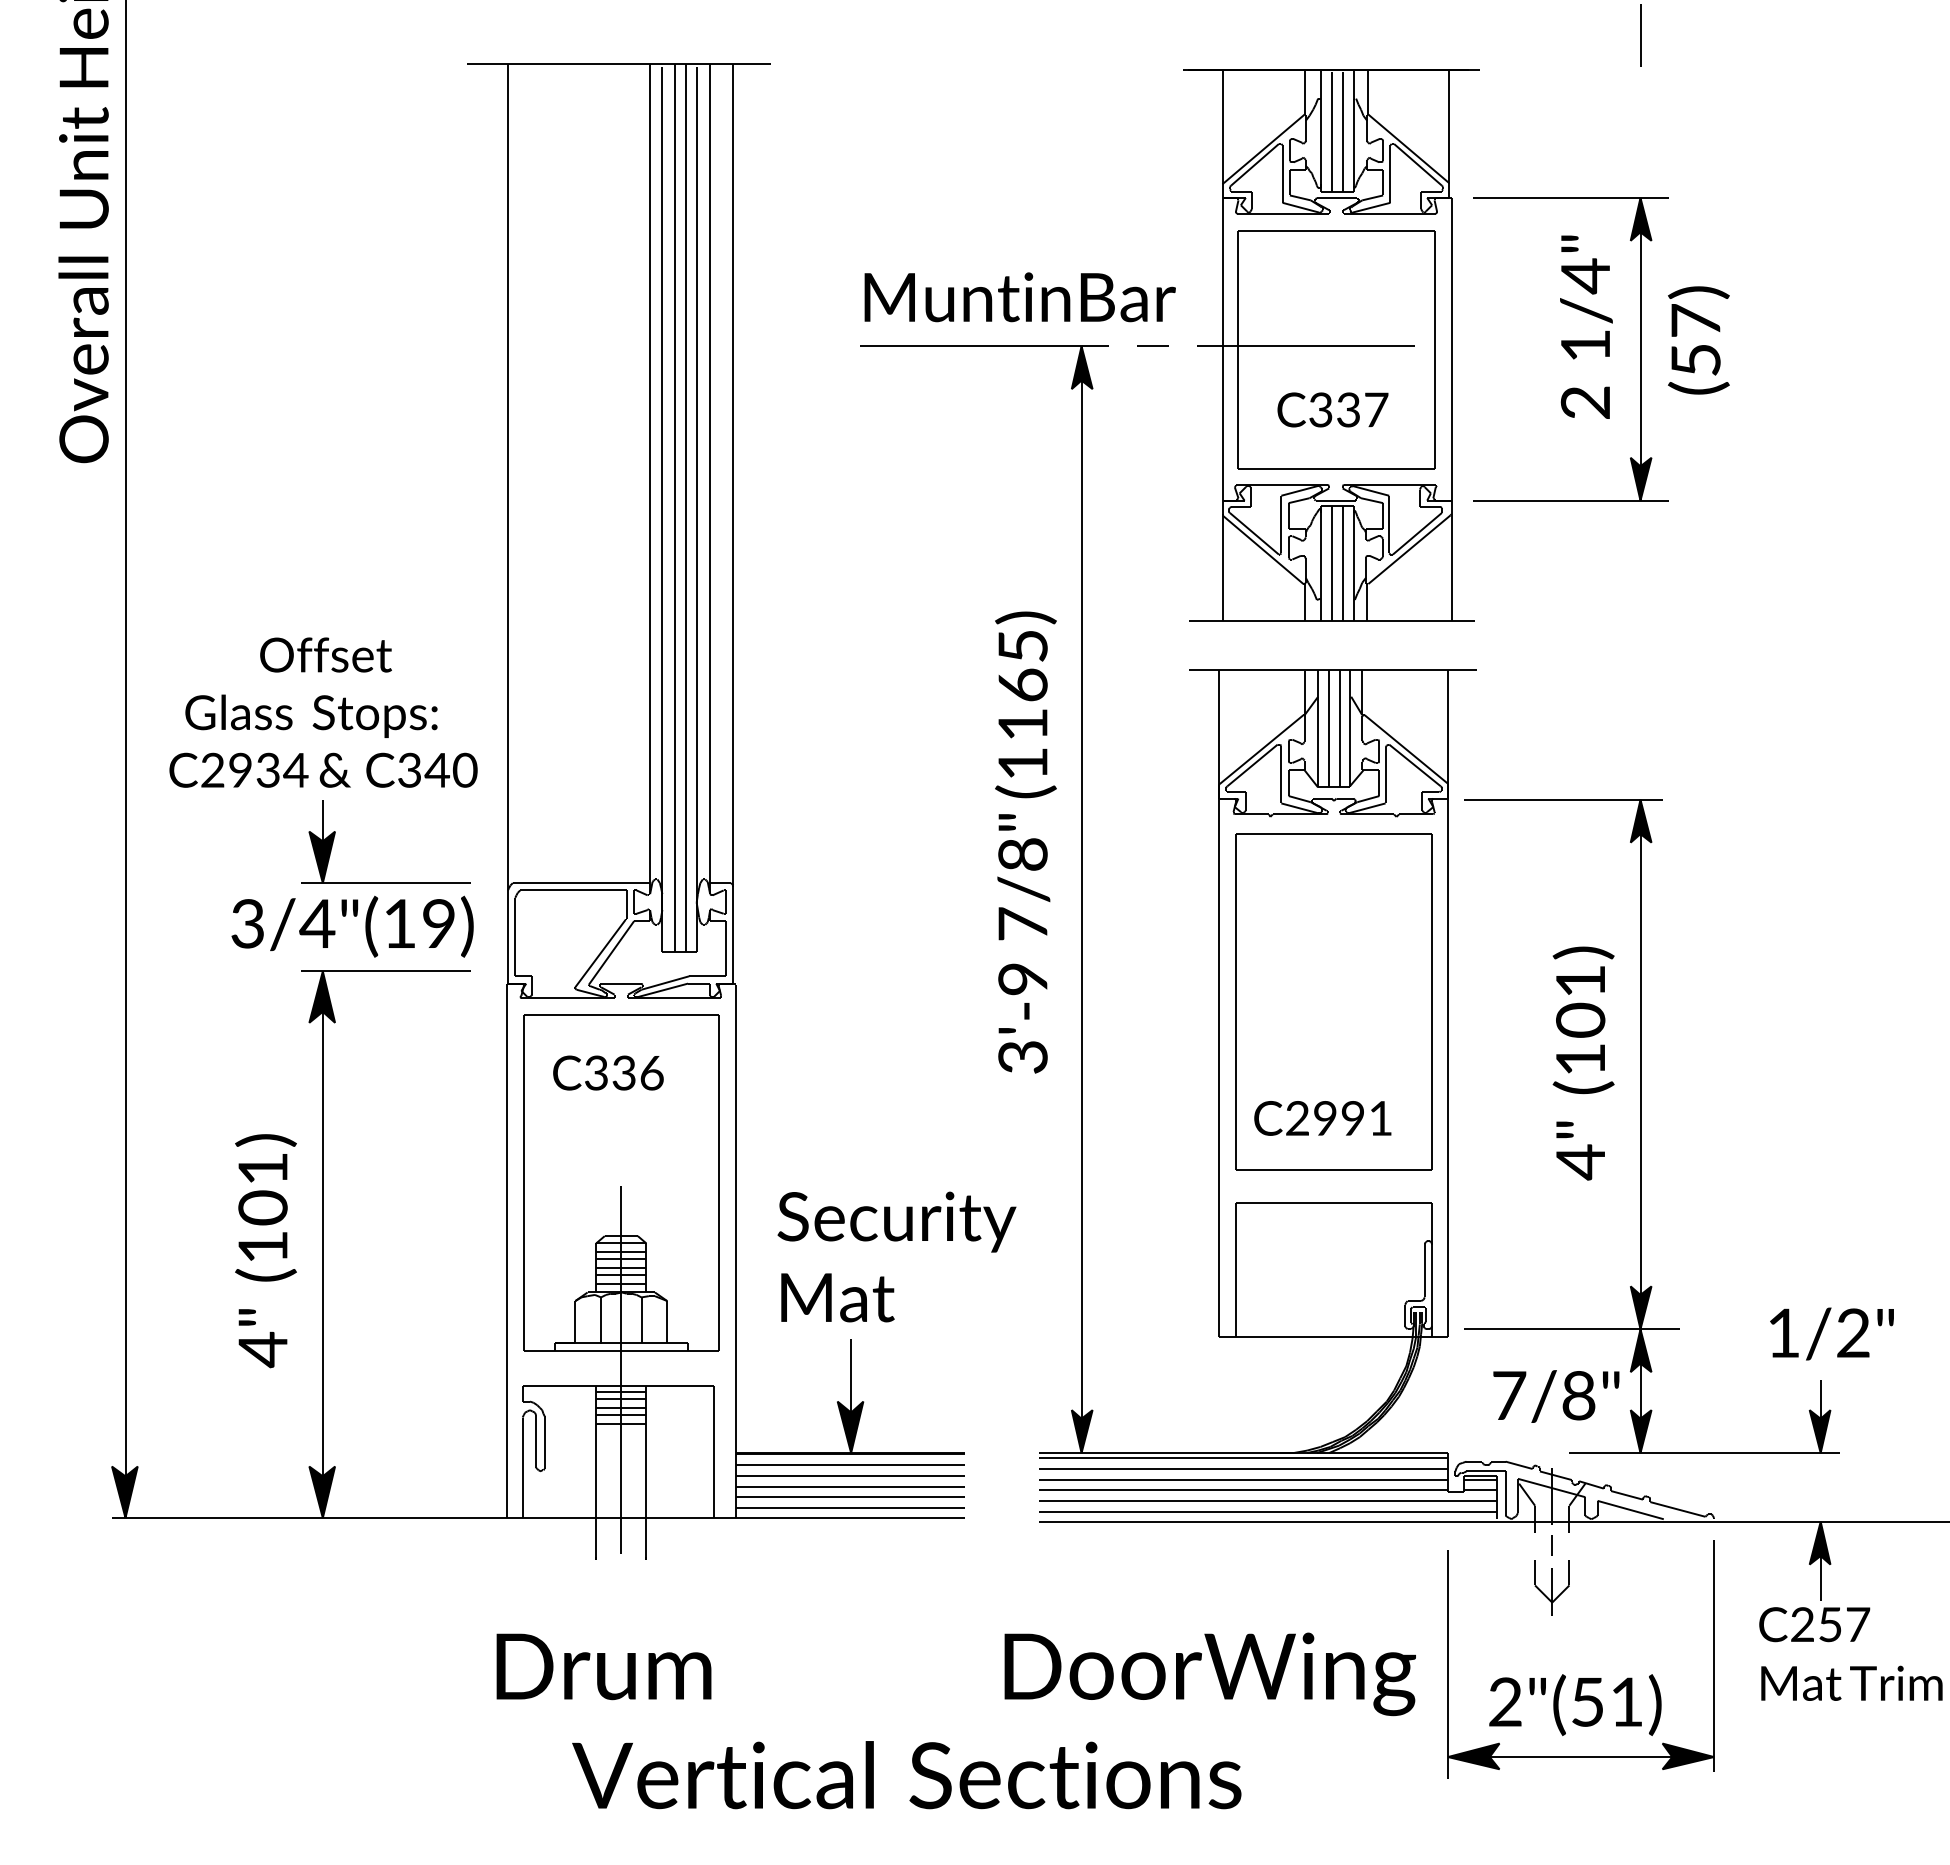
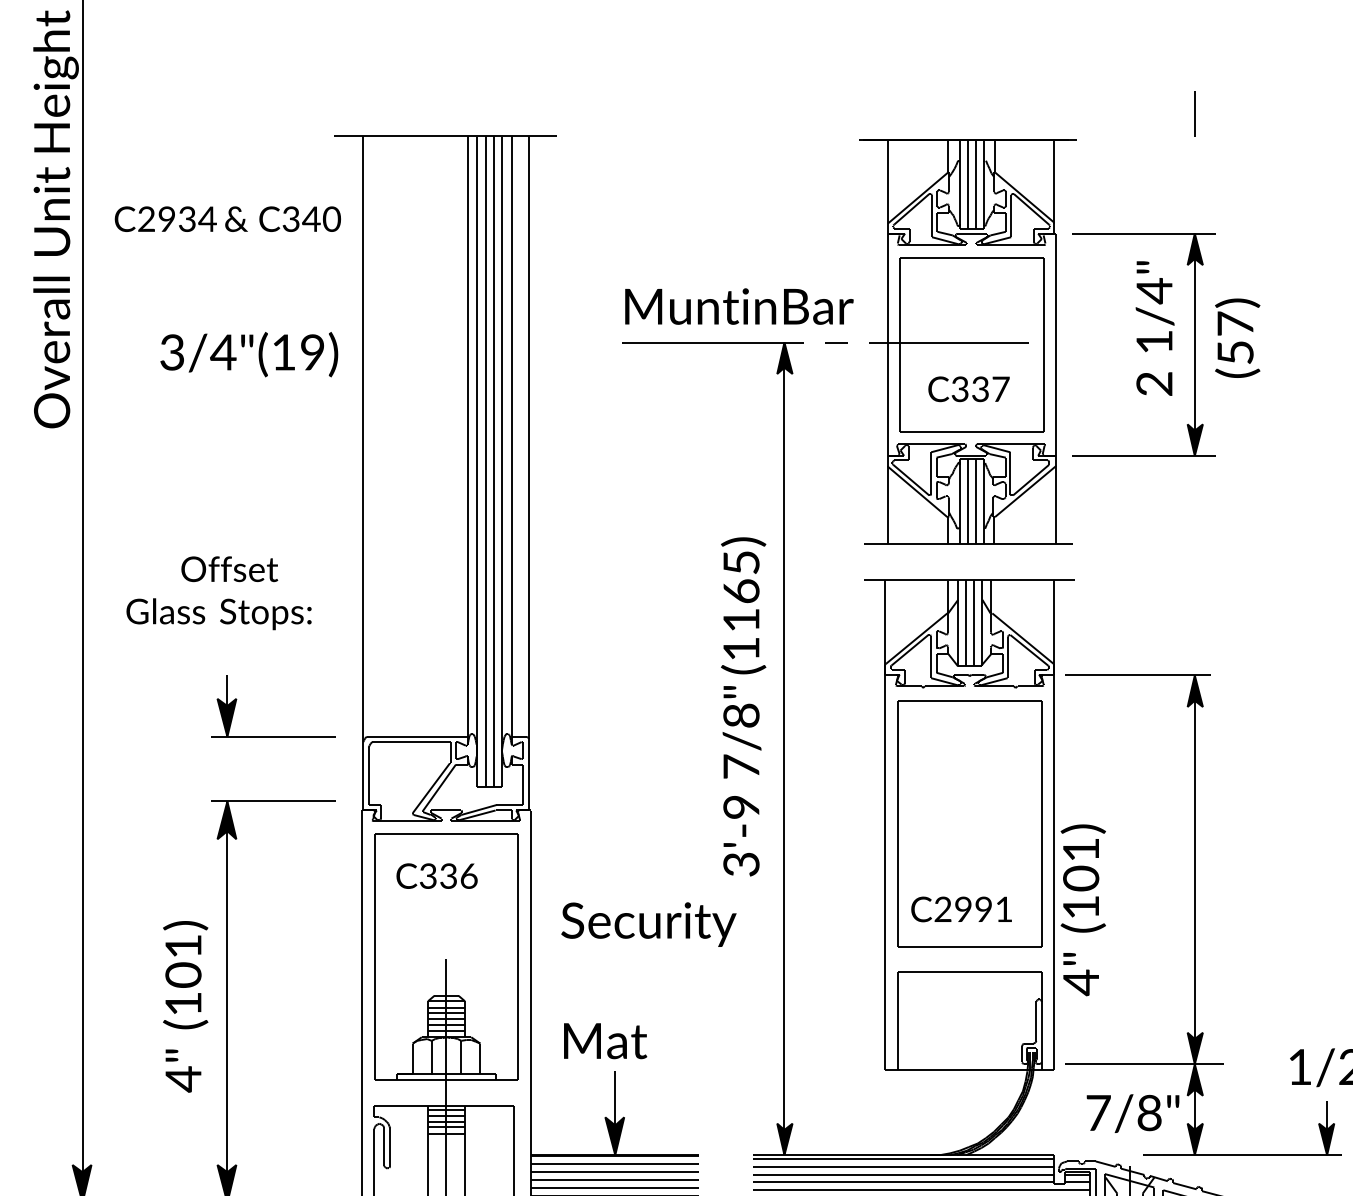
text: (323, 769) -> (227, 218), moved
text: (352, 926) -> (249, 354), moved
text: (1583, 1063) -> (1083, 910), moved
text: (896, 1221) -> (648, 924), moved

